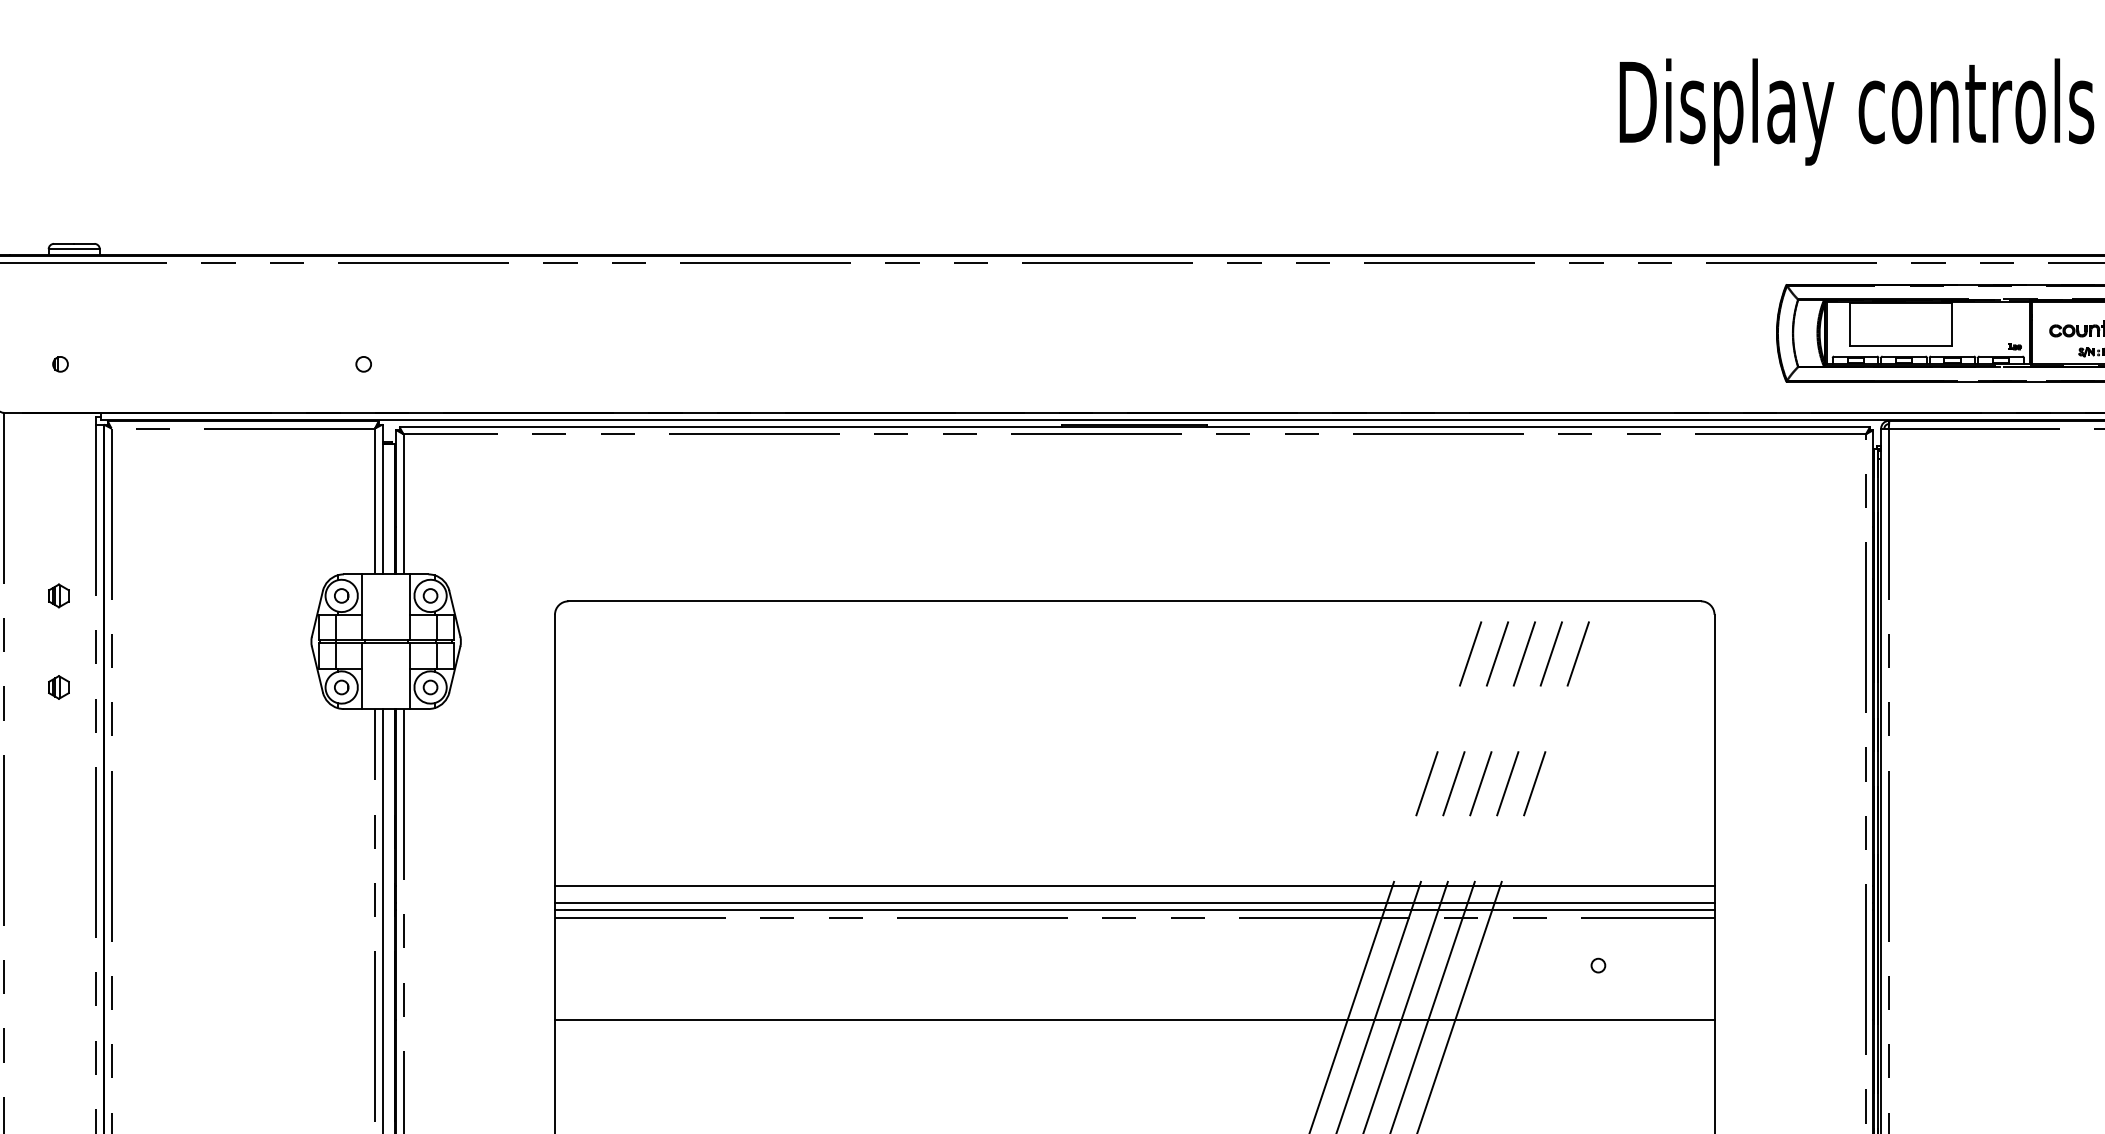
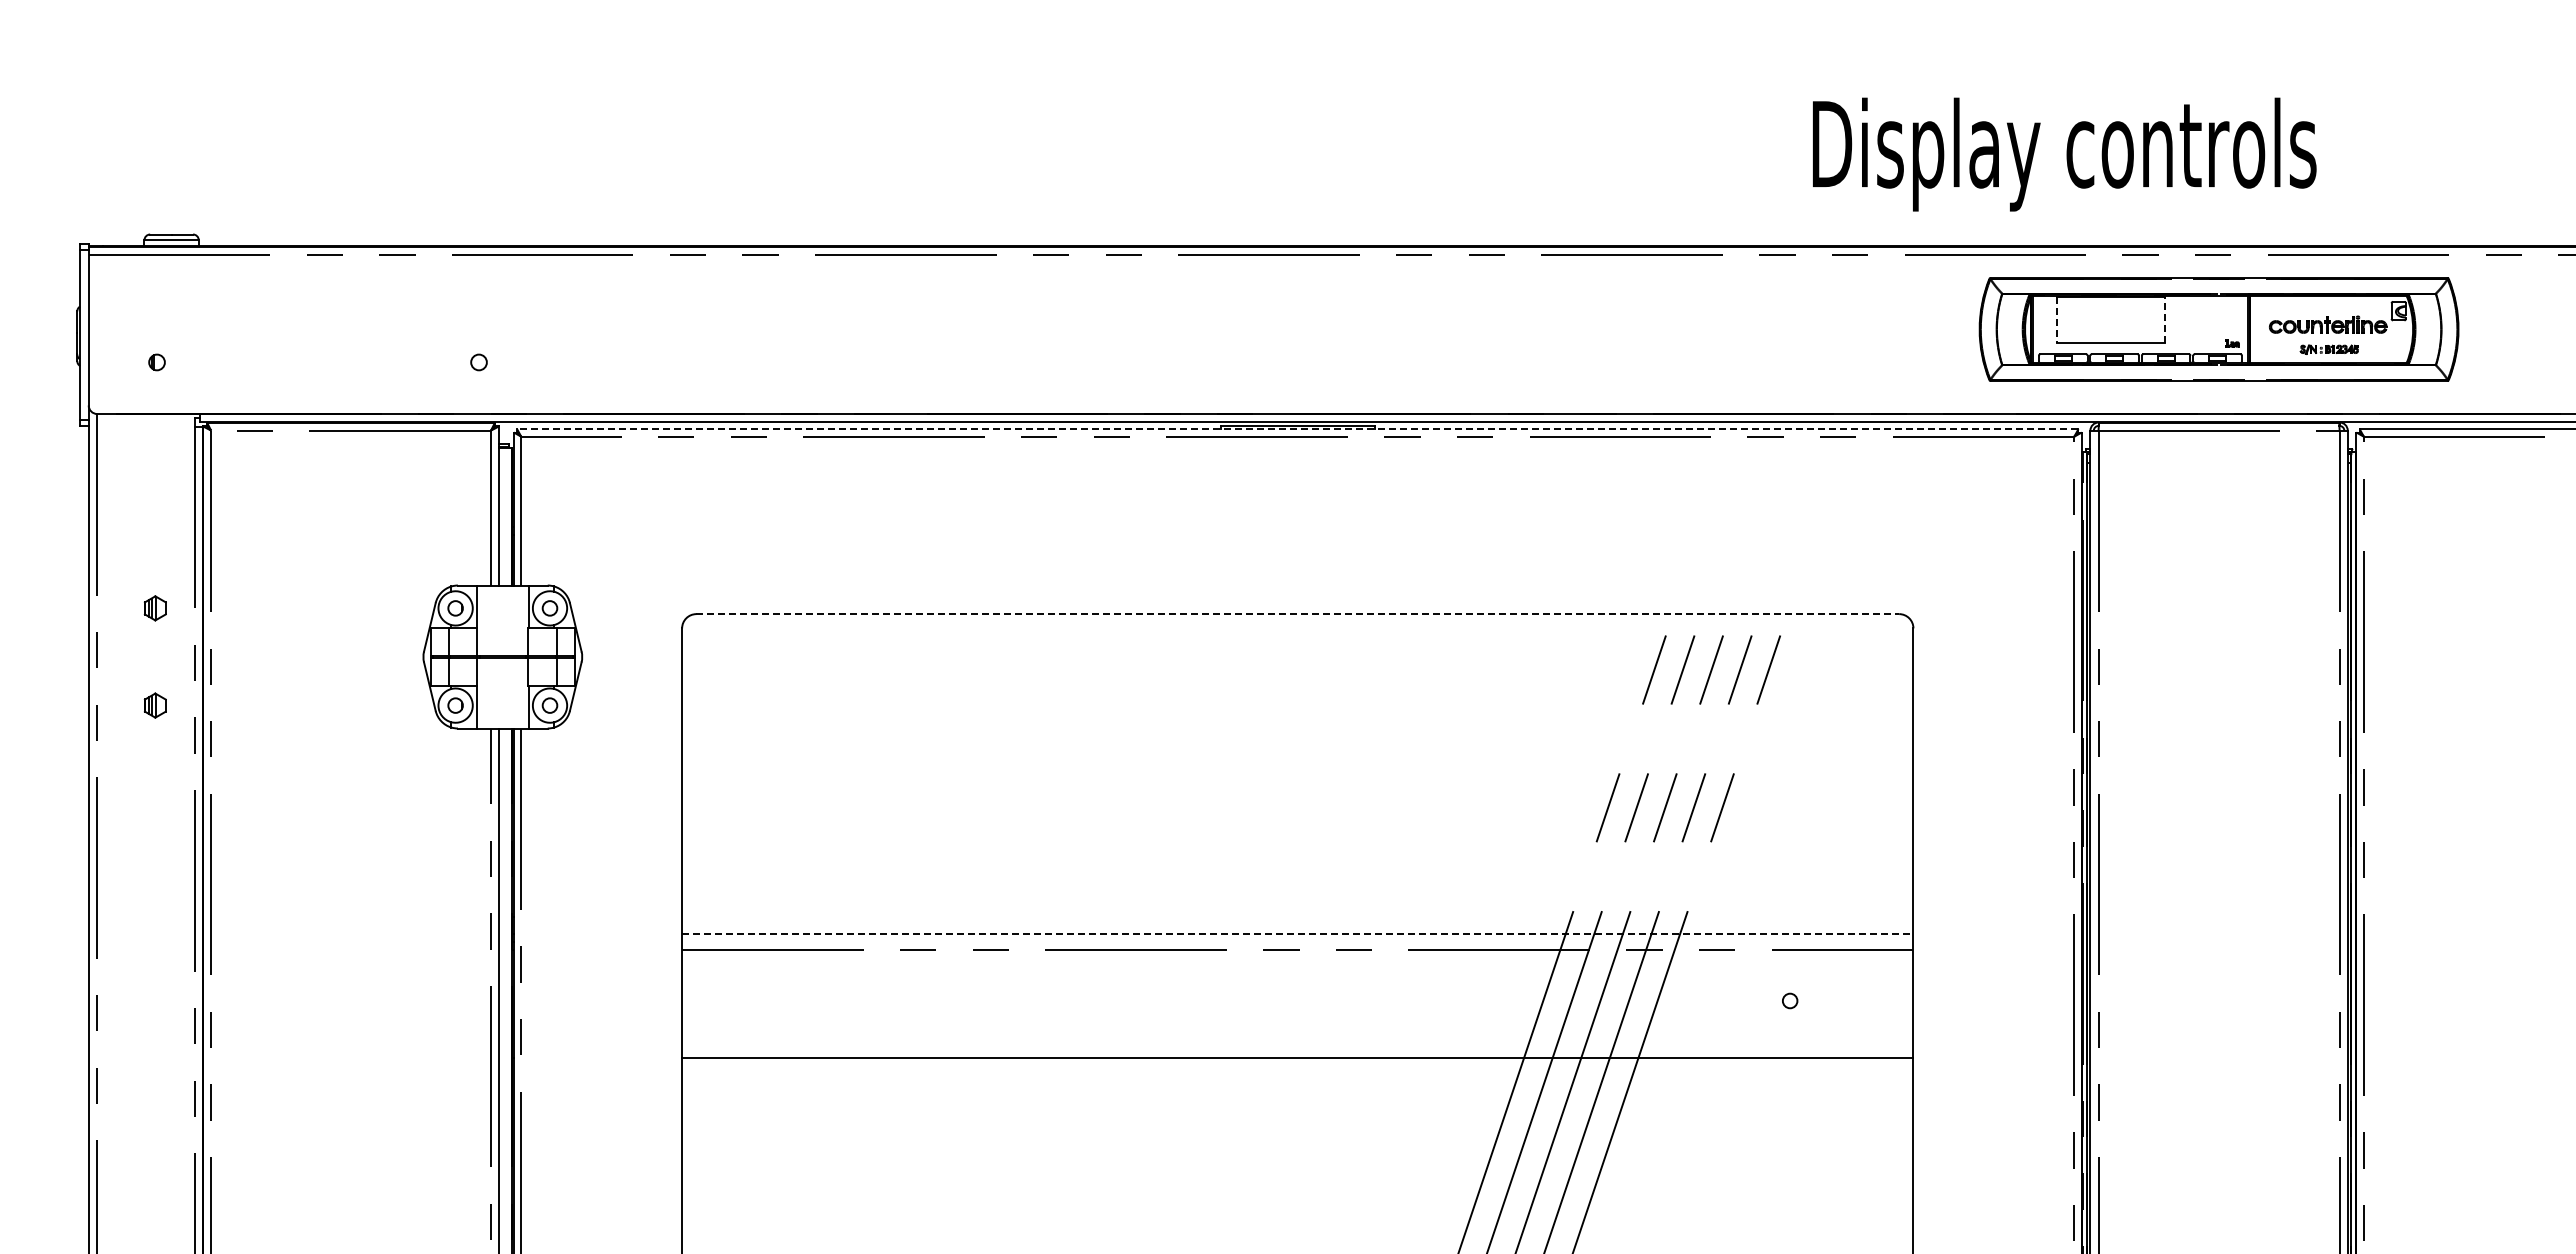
text: (1856, 111) -> (2064, 154), moved
line: (1849, 324) -> (2056, 320), solid -> dashed
line: (1951, 324) -> (2165, 320), solid -> dashed
line: (1134, 427) -> (1297, 429), solid -> dashed
line: (1135, 601) -> (1298, 614), solid -> dashed
line: (1134, 886) -> (1297, 916), removed
line: (1134, 903) -> (1297, 934), solid -> dashed
line: (1134, 910) -> (1297, 942), removed

